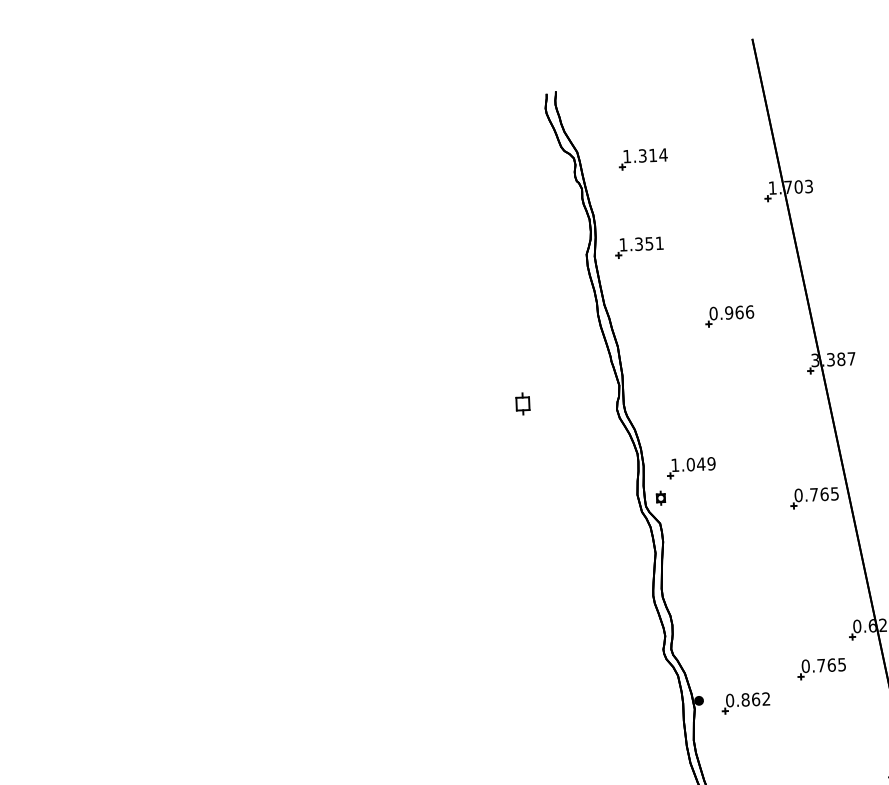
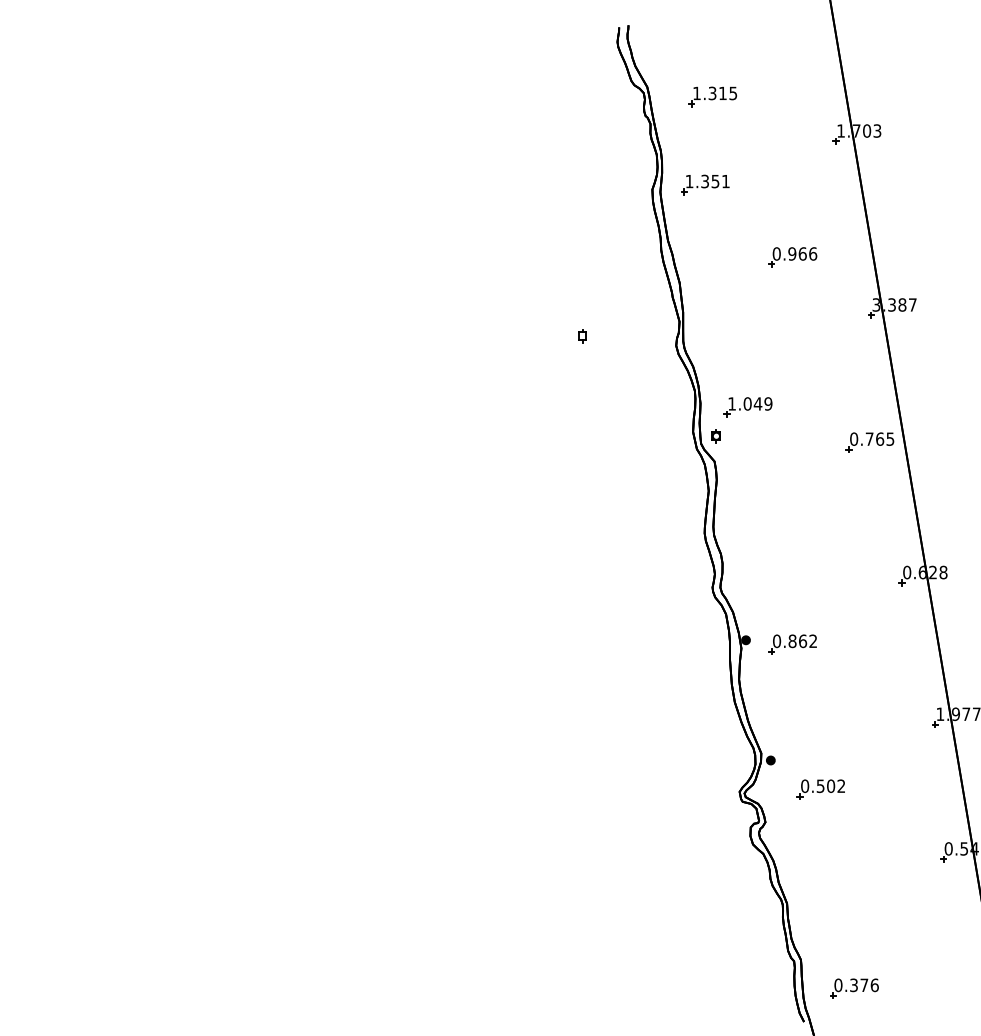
text: (663, 155) -> (733, 93), 1.314 -> 1.315
part: (522, 404) -> (582, 336), size x0.62
part: (821, 668) -> (869, 613), removed

